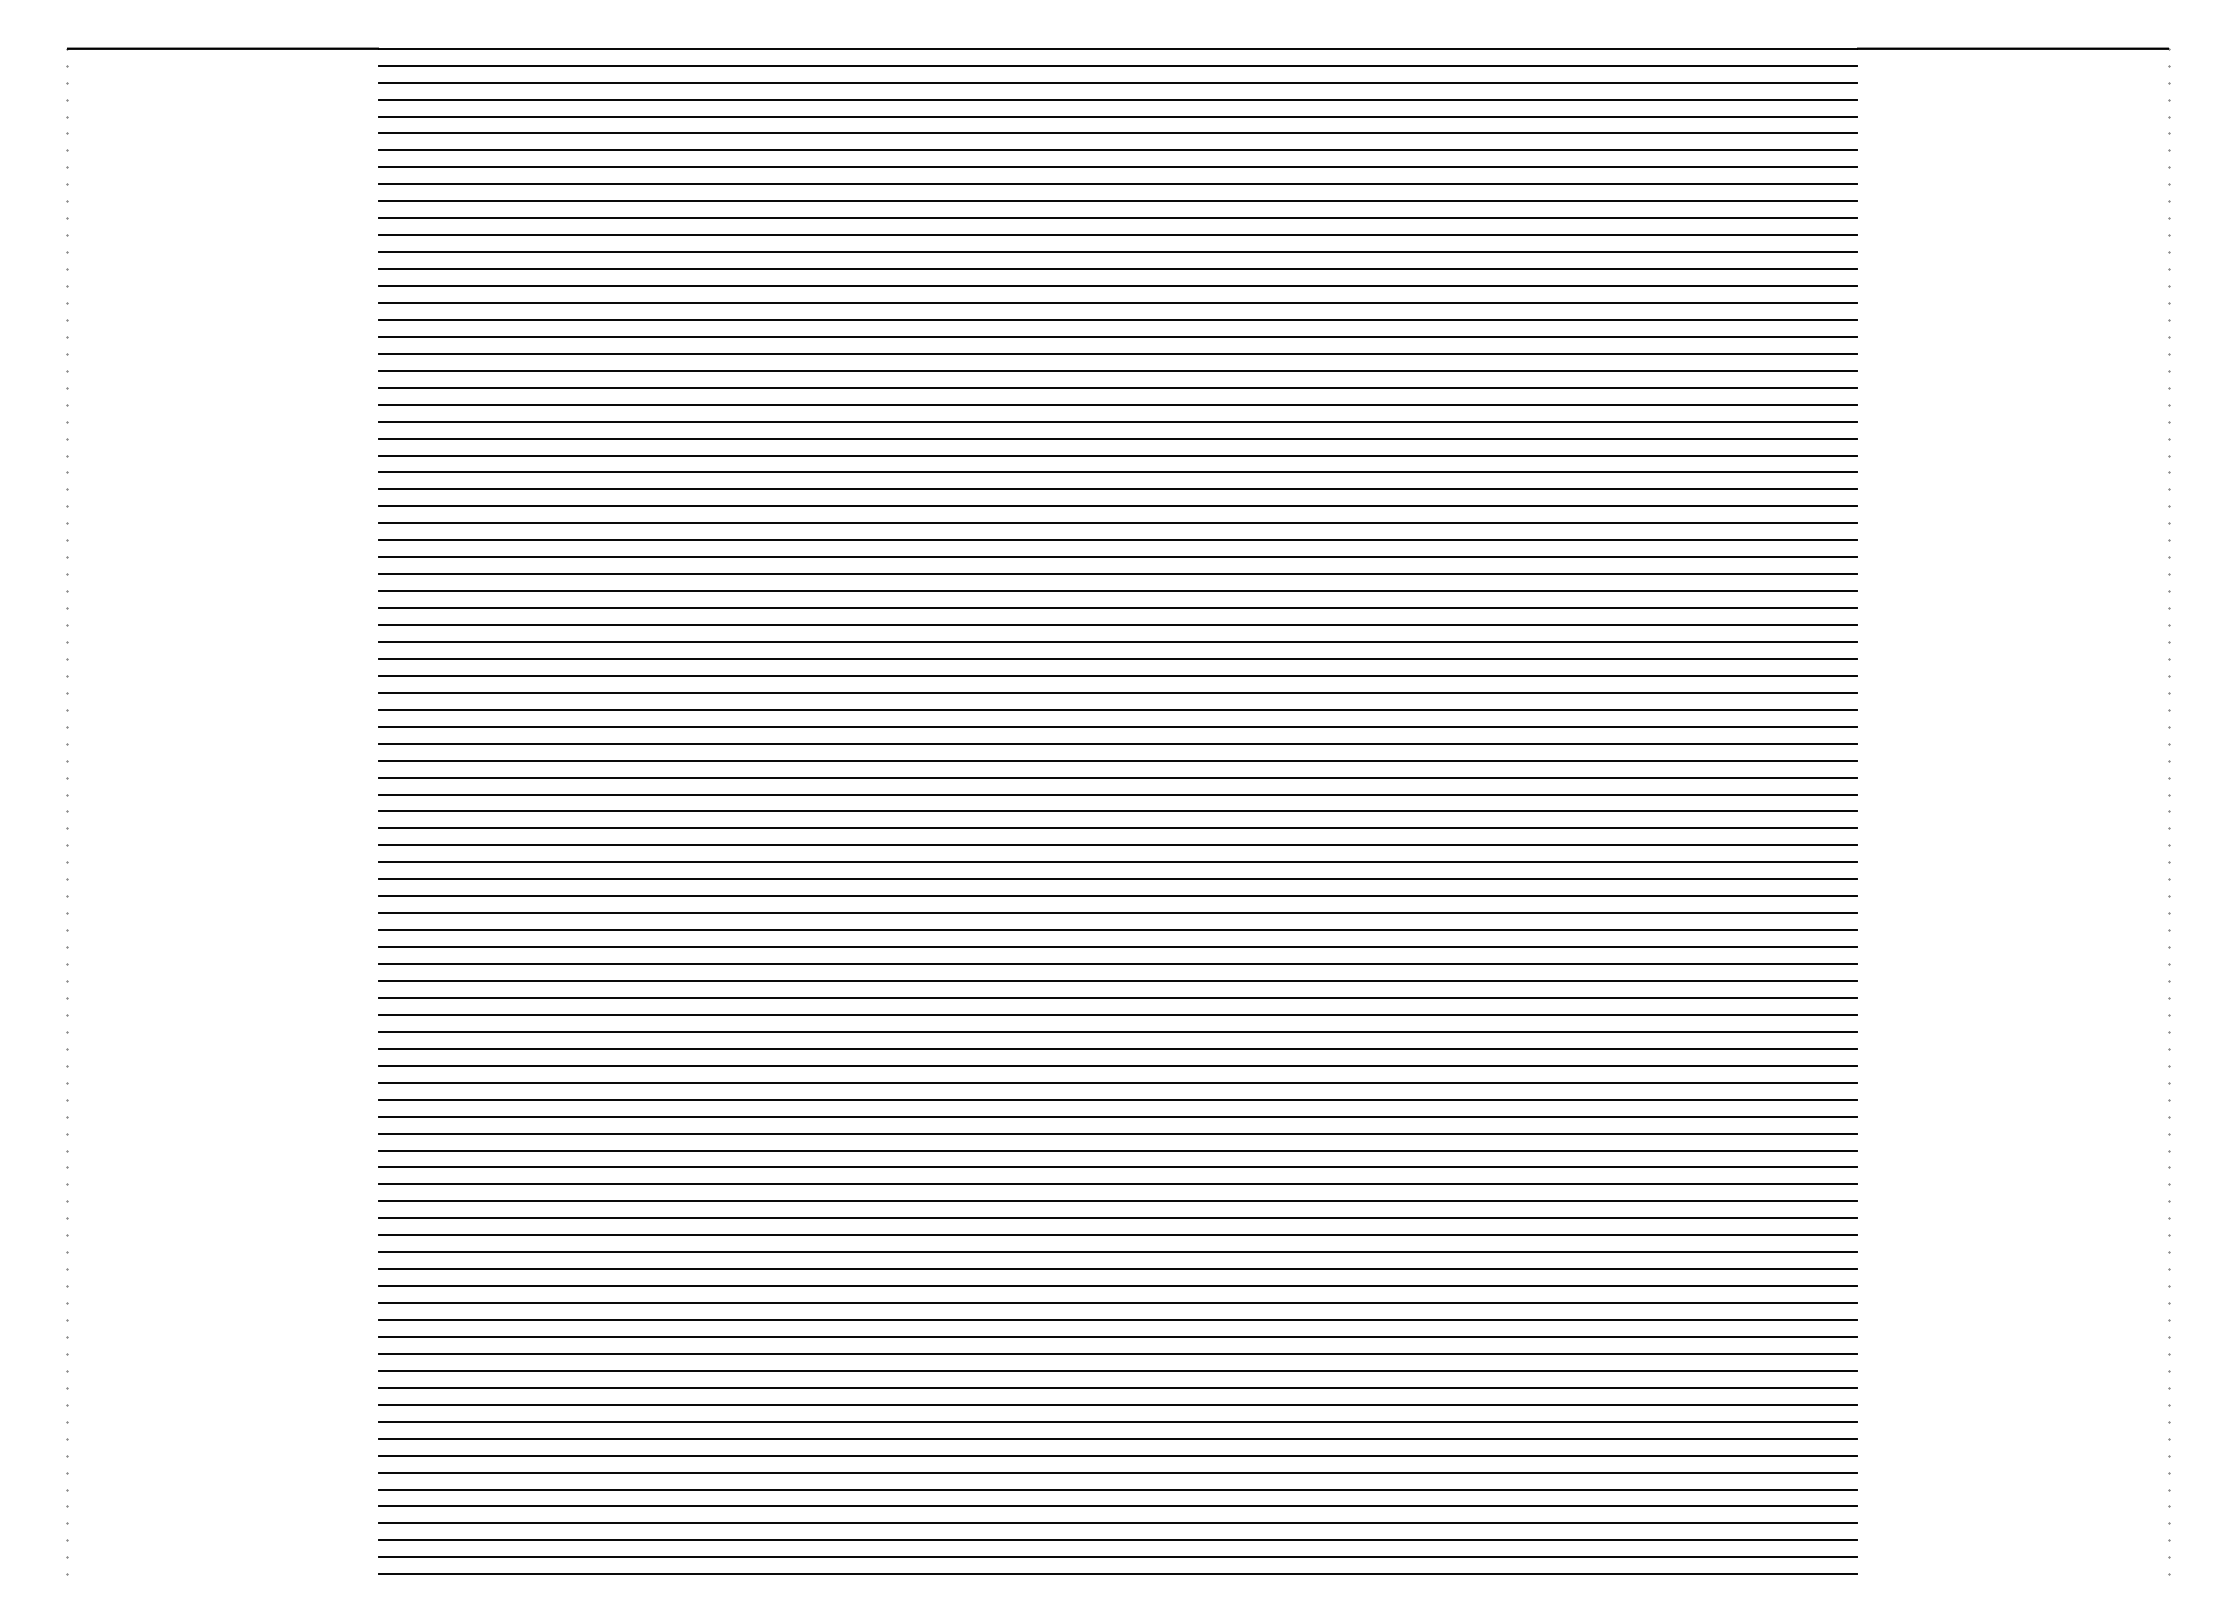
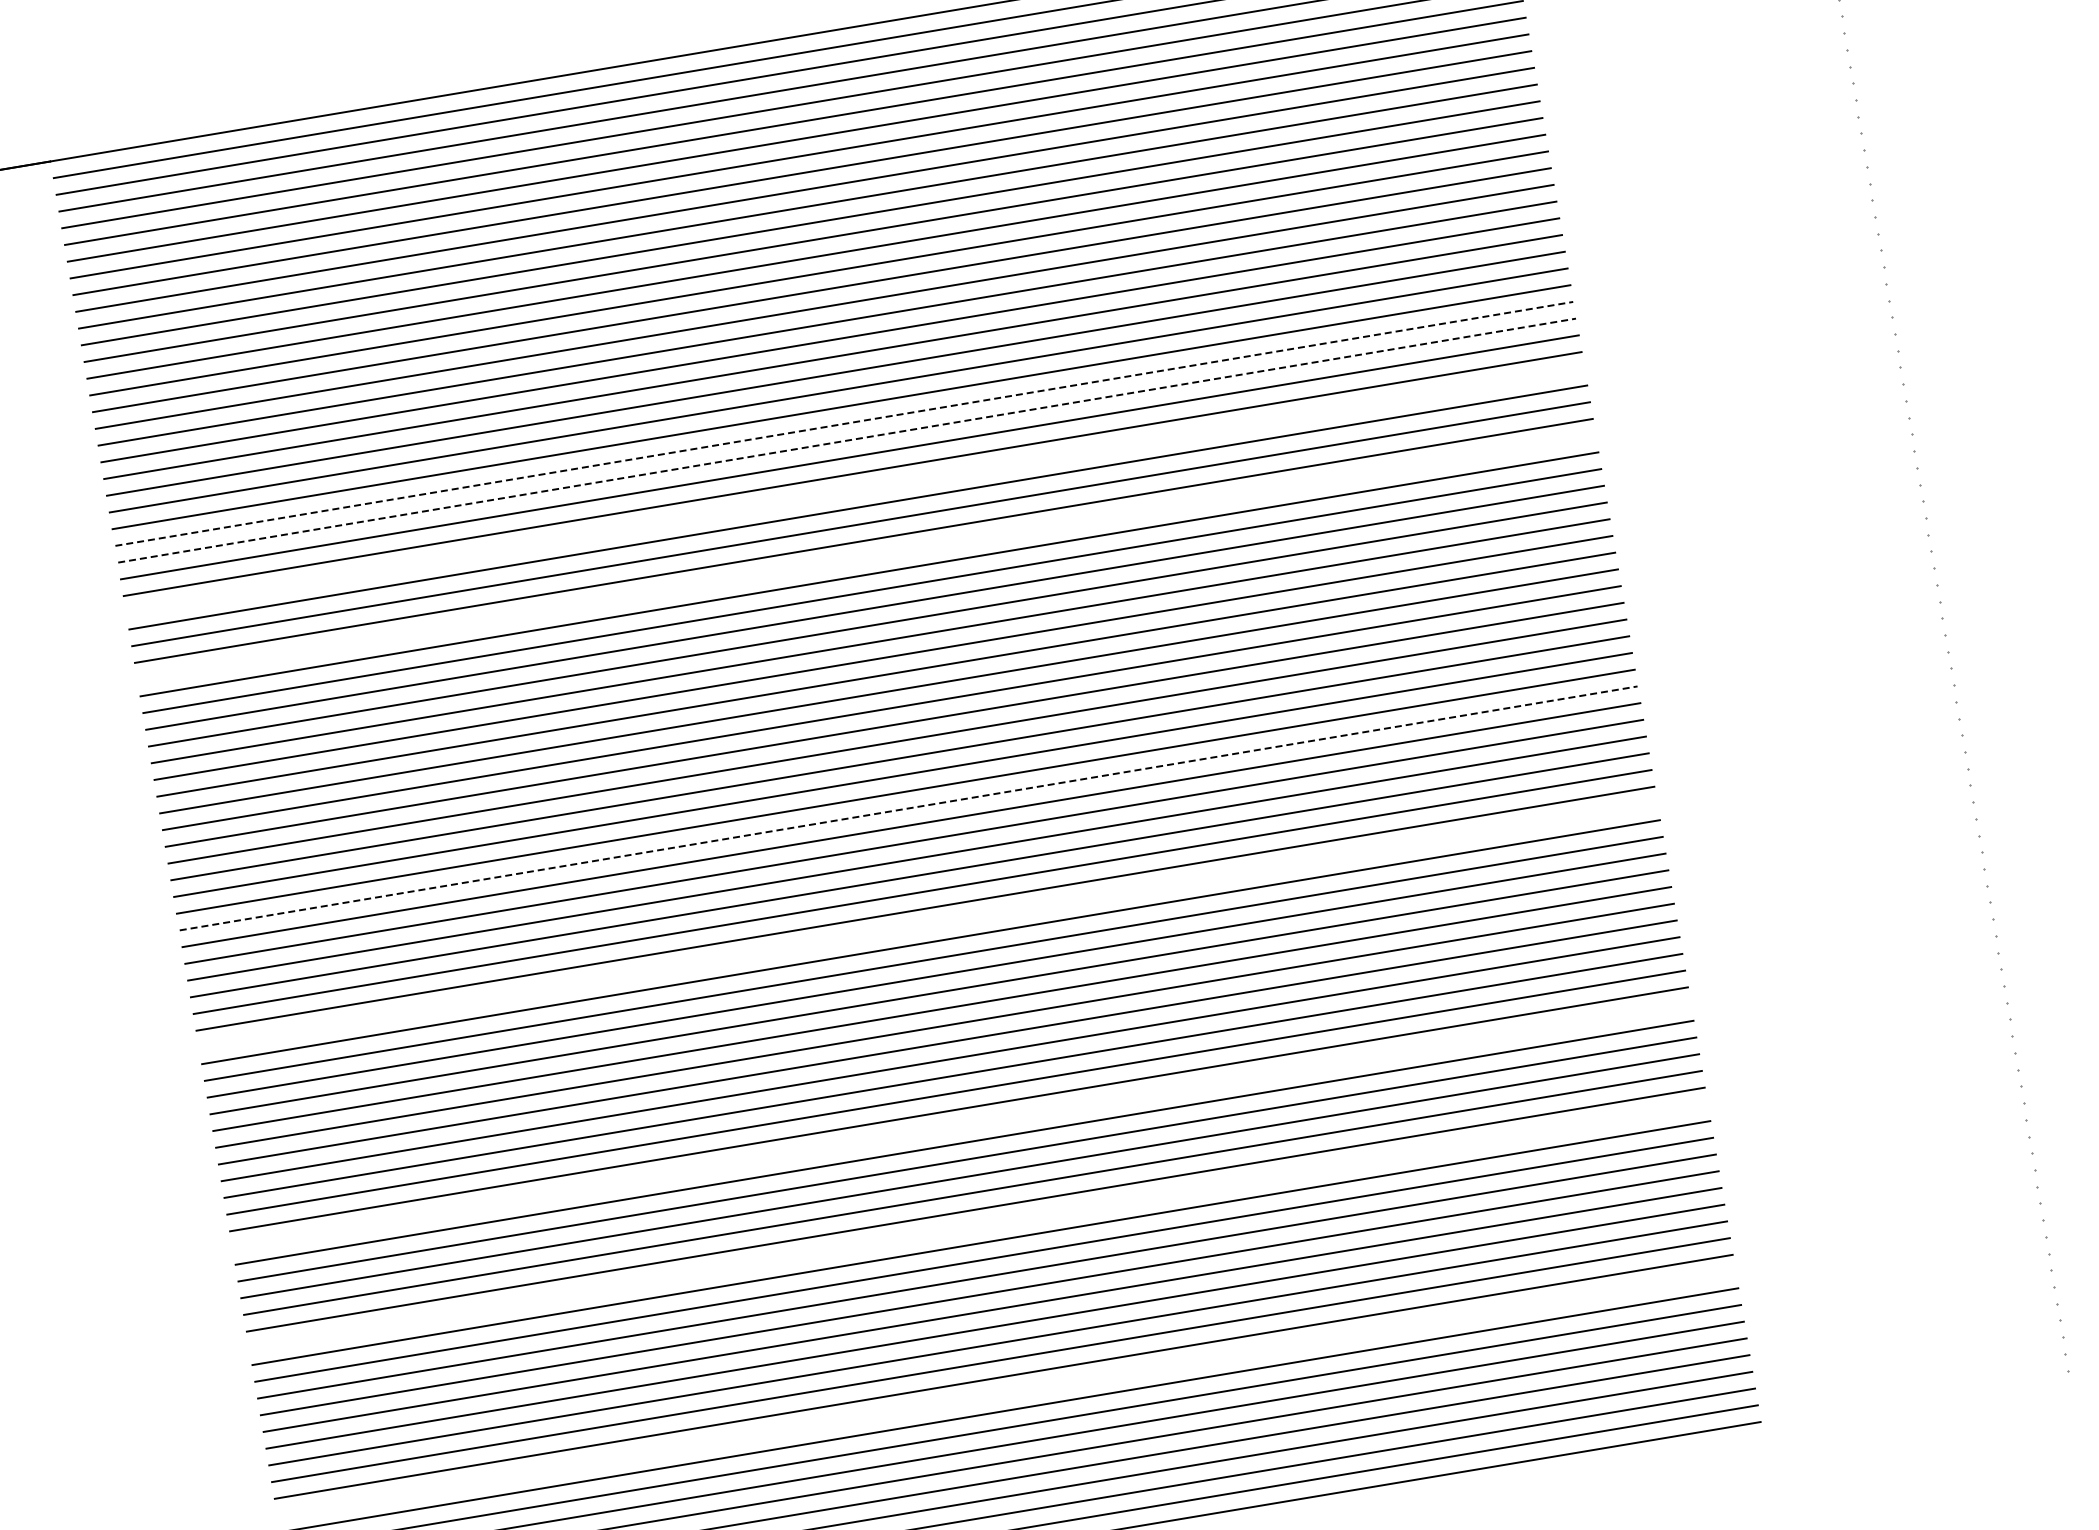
line: (1118, 438) -> (844, 423), solid -> dashed
line: (1118, 455) -> (847, 440), solid -> dashed
line: (1117, 506) -> (855, 490), removed
line: (1117, 574) -> (866, 558), removed
line: (1118, 828) -> (909, 808), solid -> dashed
line: (1117, 947) -> (927, 925), removed
line: (1117, 1150) -> (961, 1126), removed
line: (1117, 1252) -> (978, 1226), removed
line: (1117, 1421) -> (1006, 1393), removed

